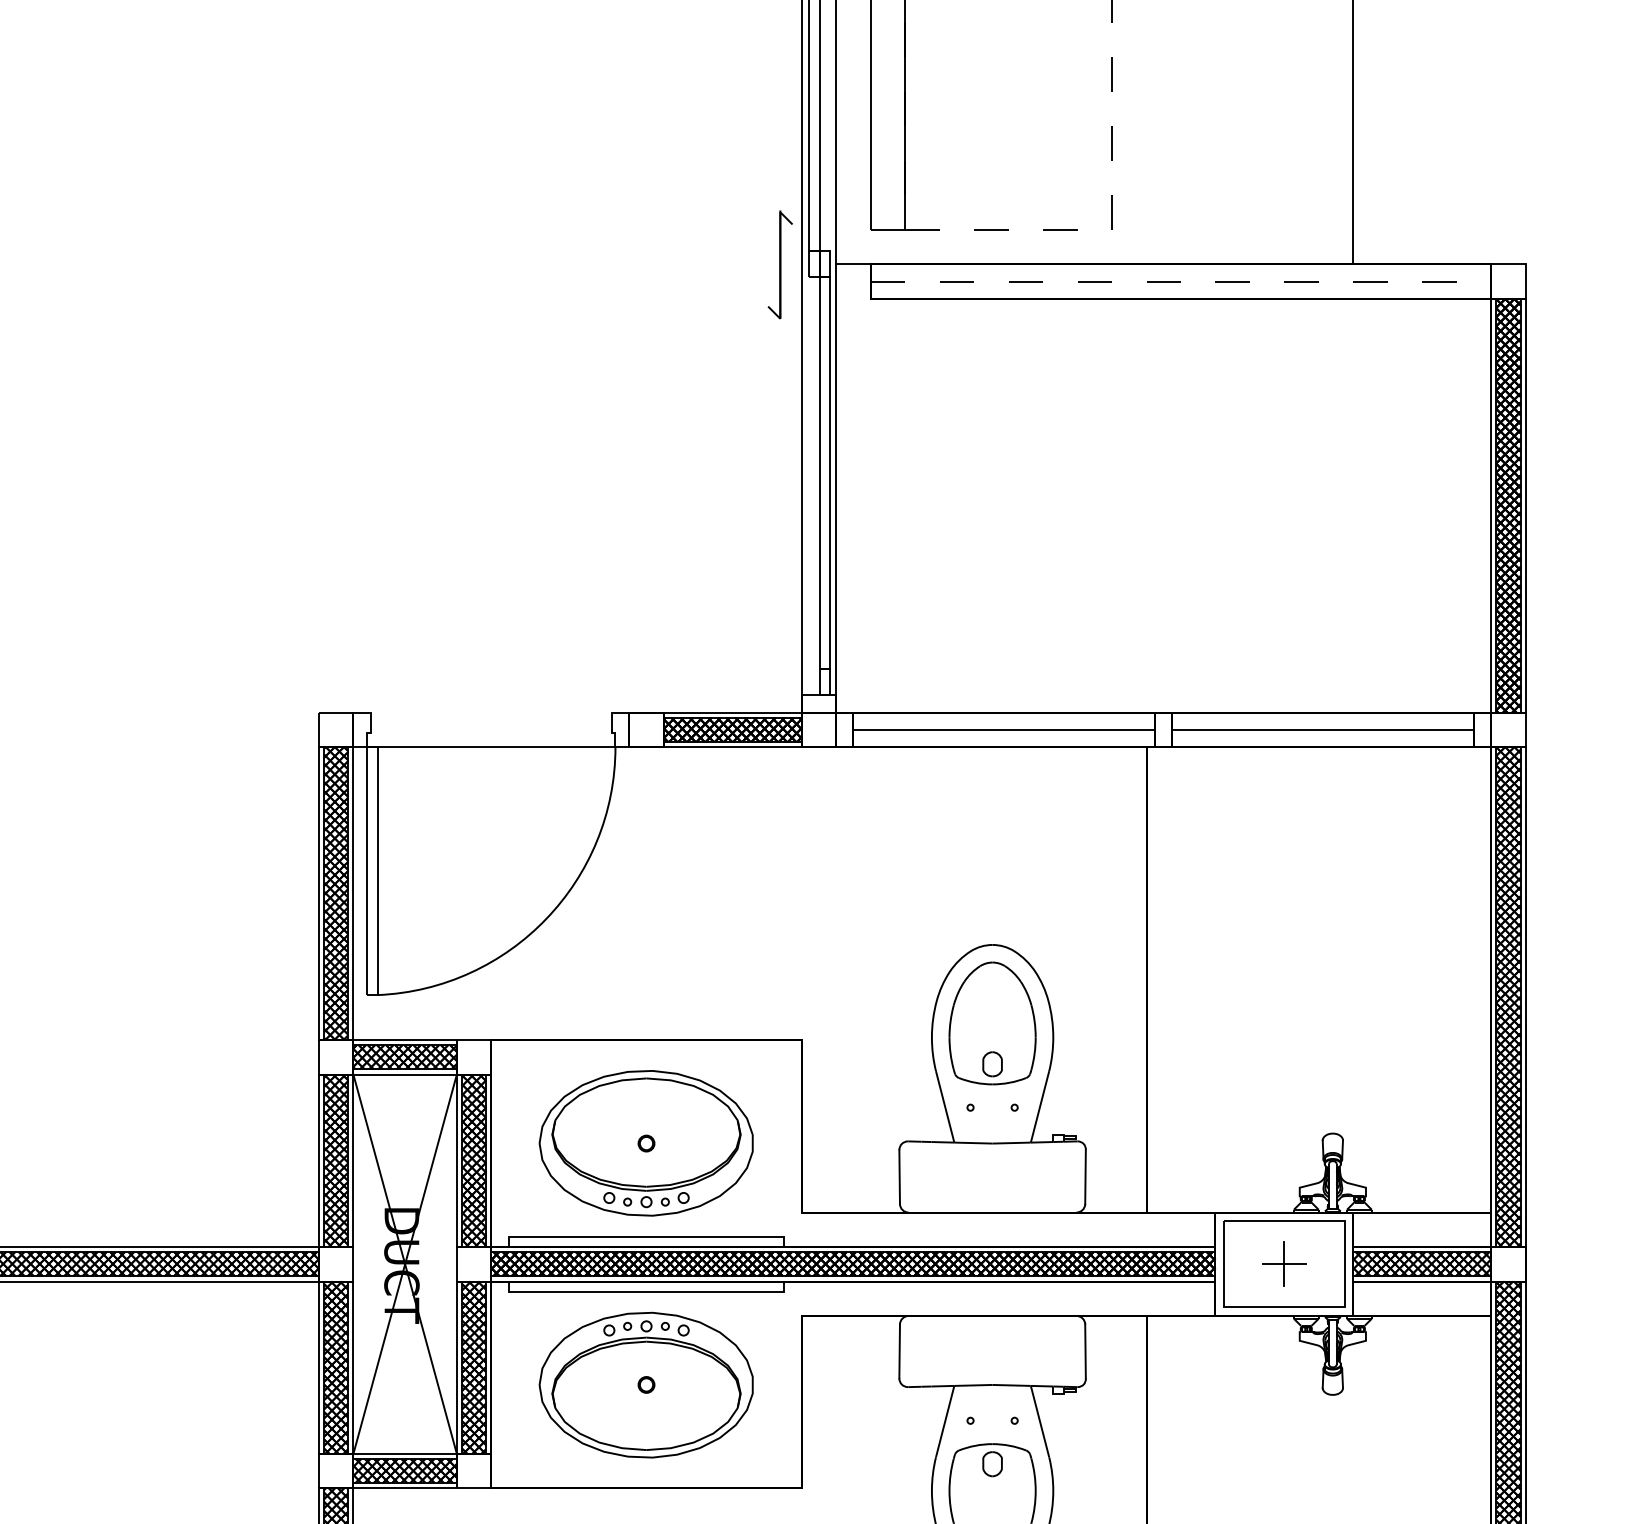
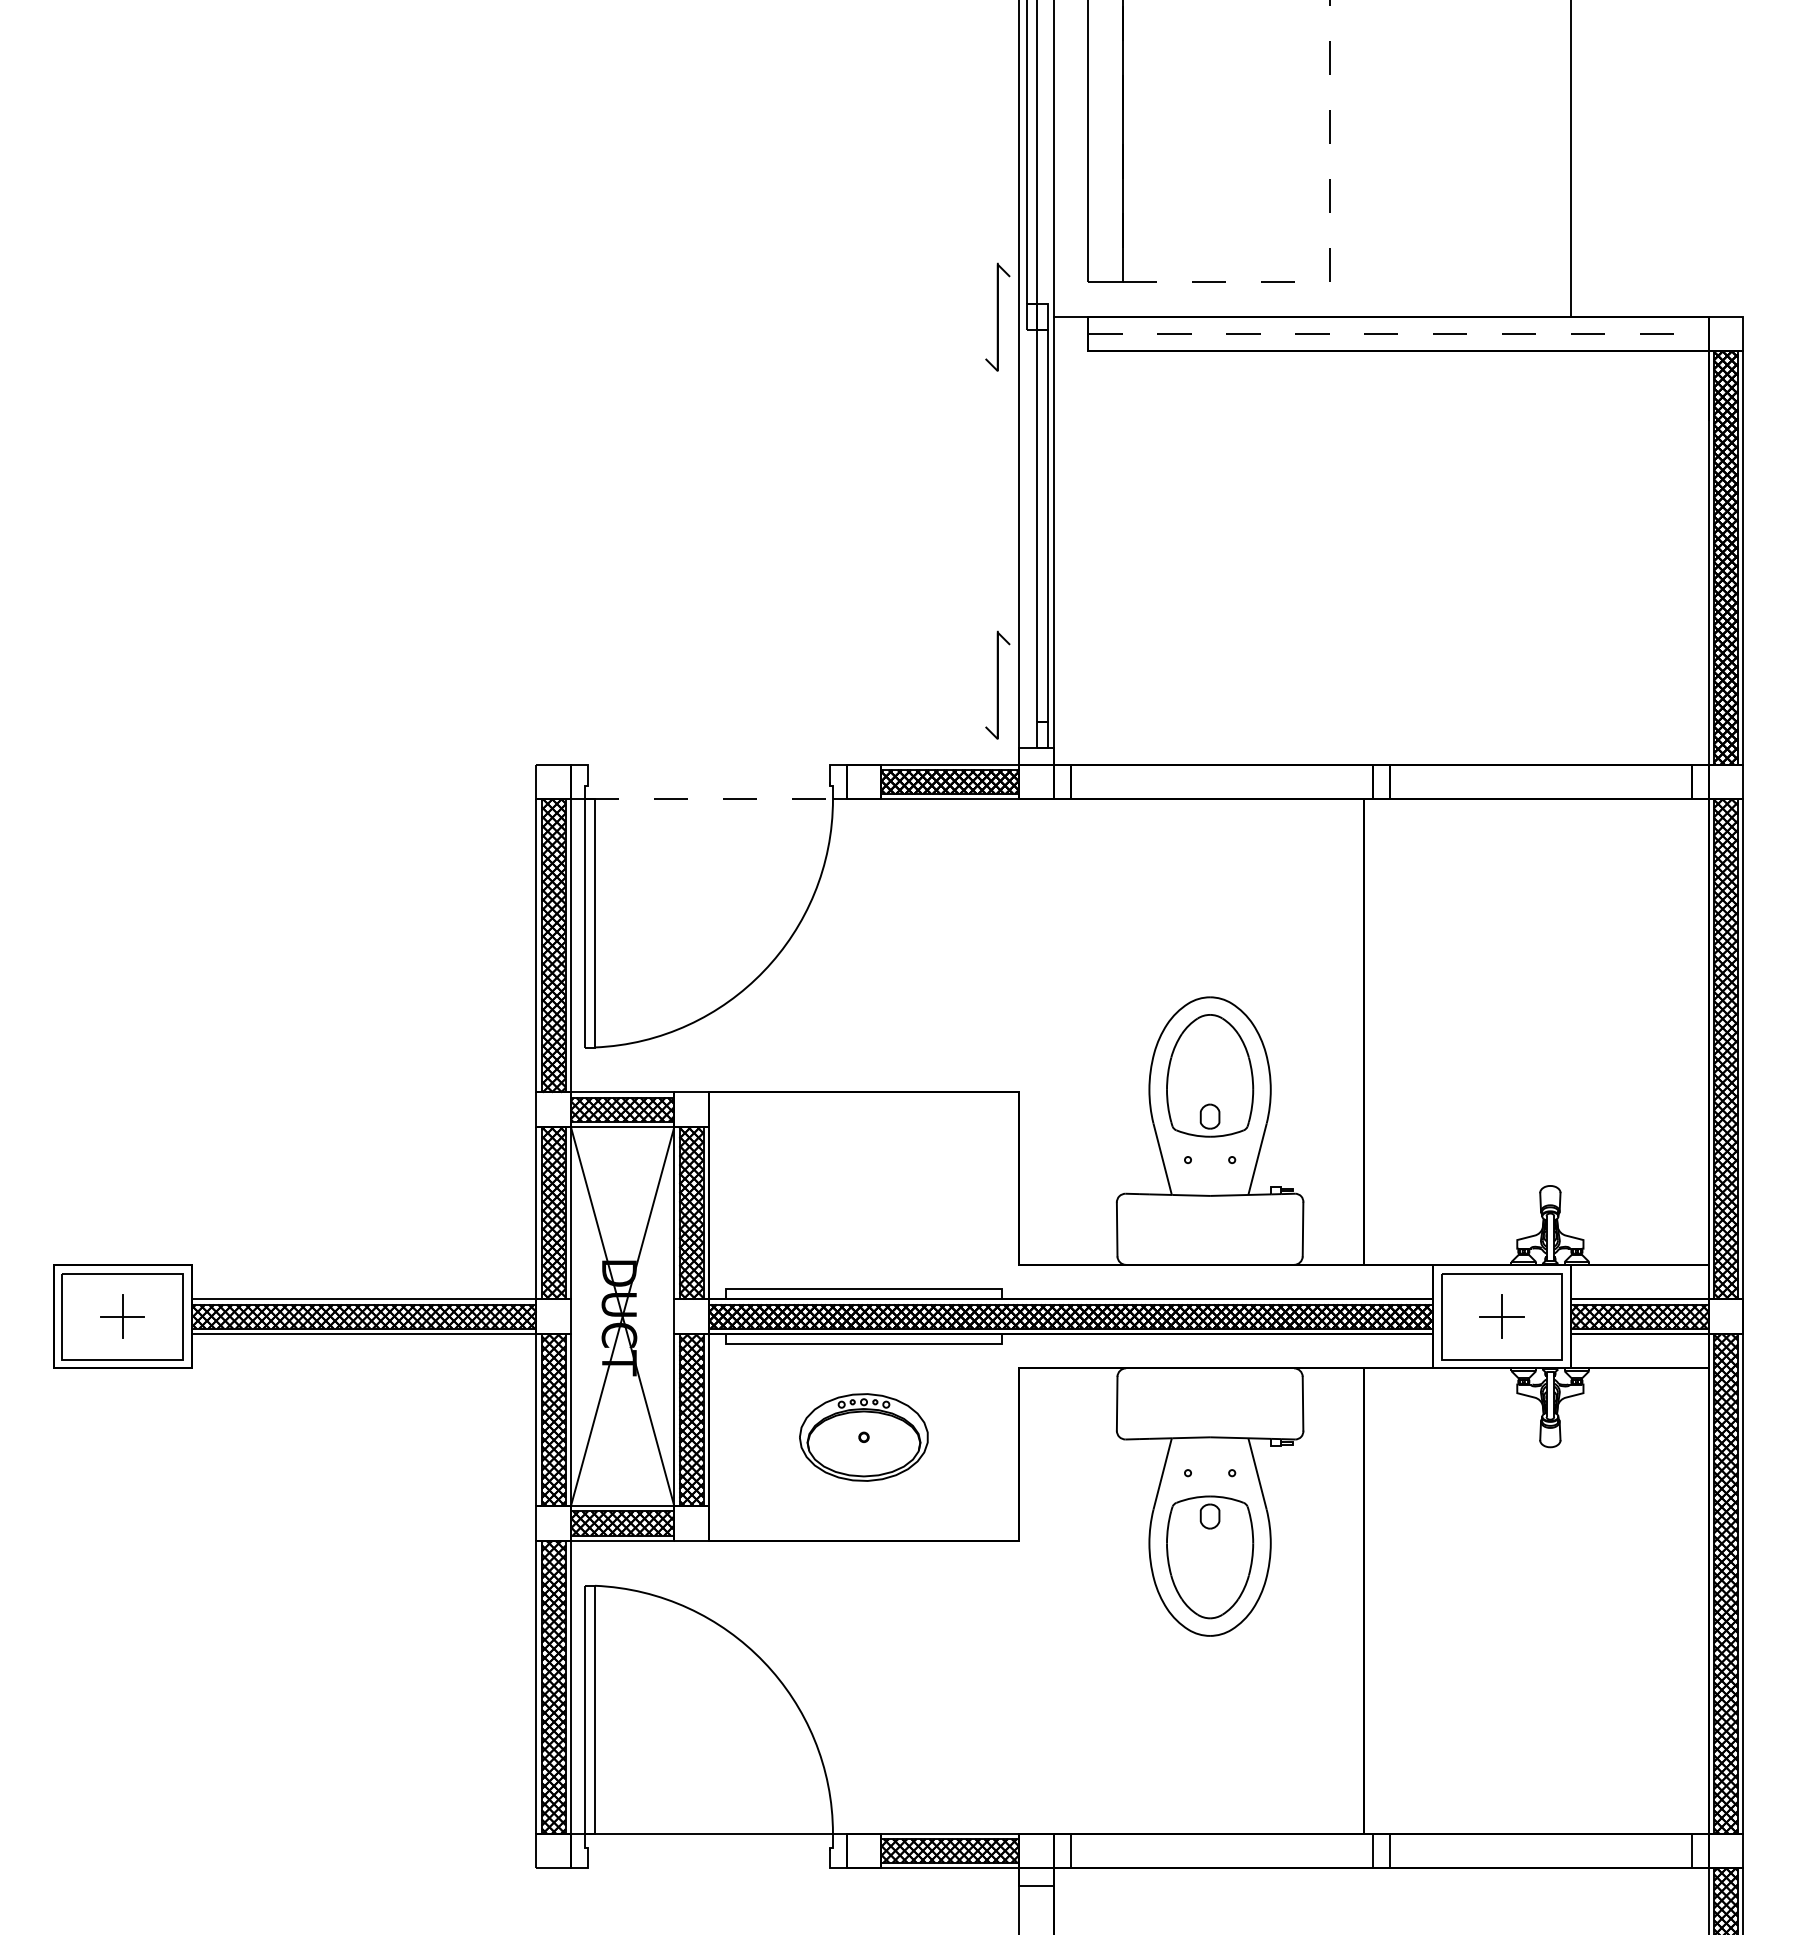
part: (780, 632) -> (997, 684), added
line: (1004, 730) -> (1221, 782), removed
line: (1323, 730) -> (1540, 782), removed
line: (492, 747) -> (709, 799), solid -> dashed
part: (646, 1143) -> (863, 1195), removed
part: (646, 1385) -> (863, 1437), size x0.6

